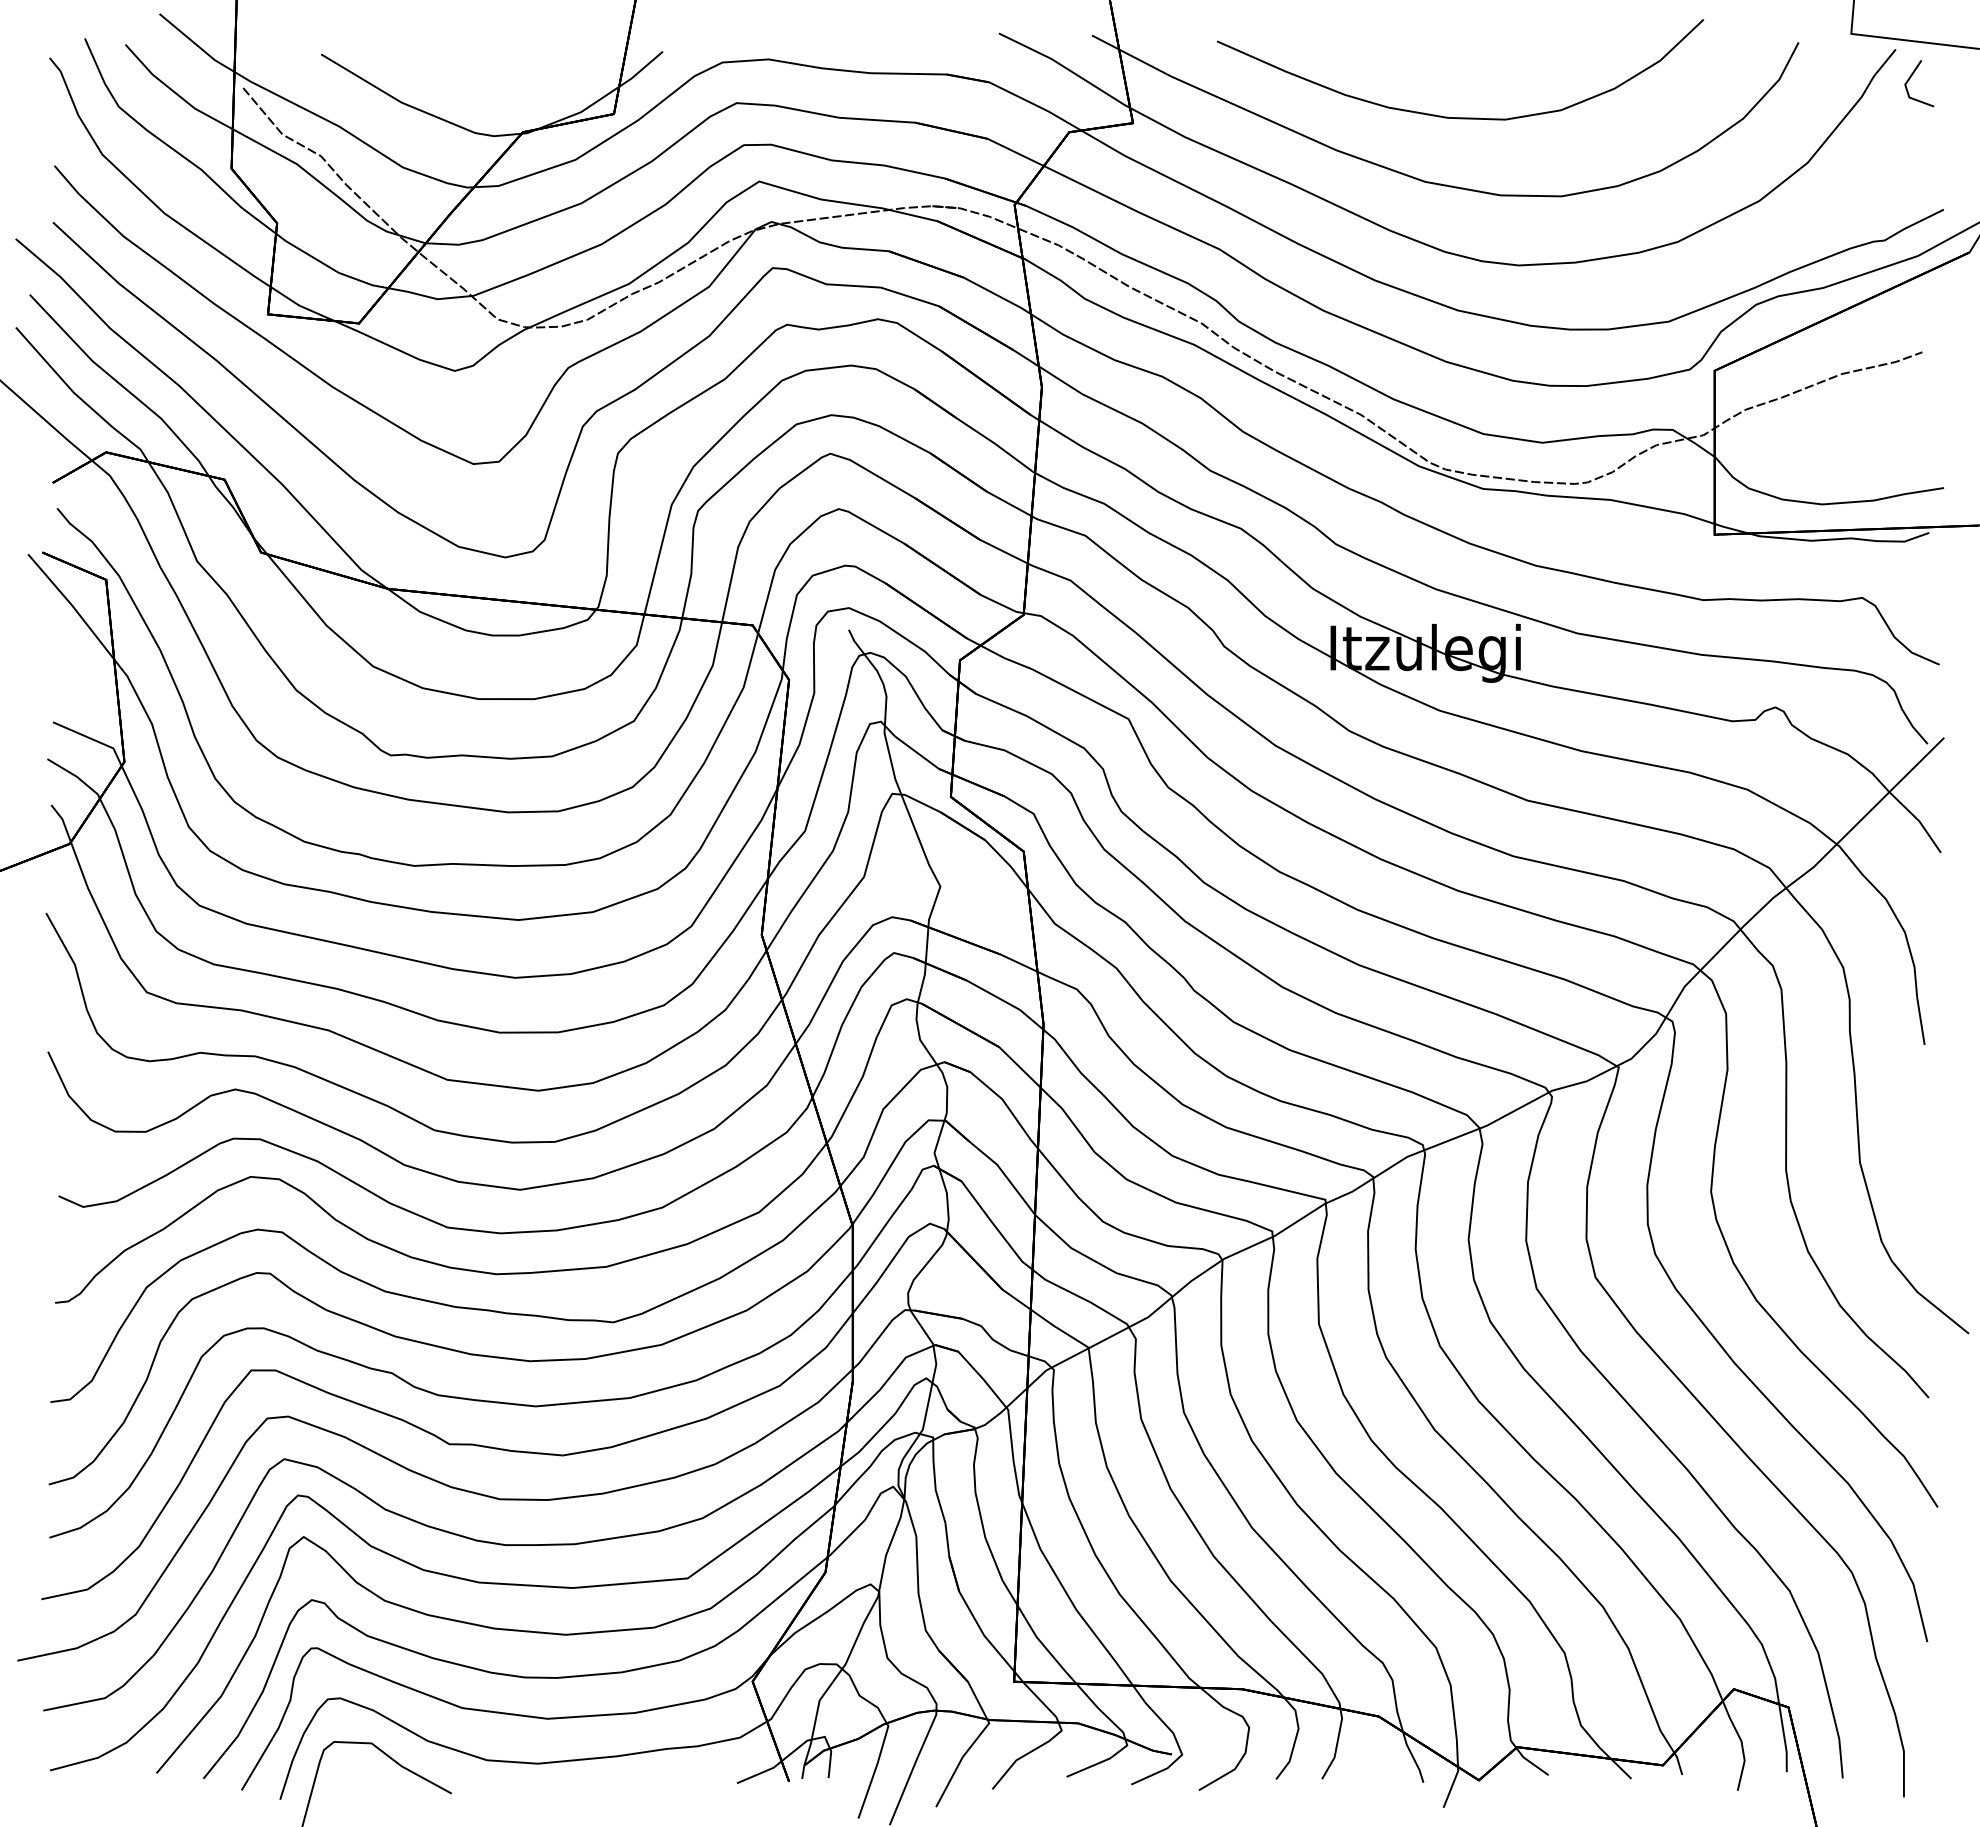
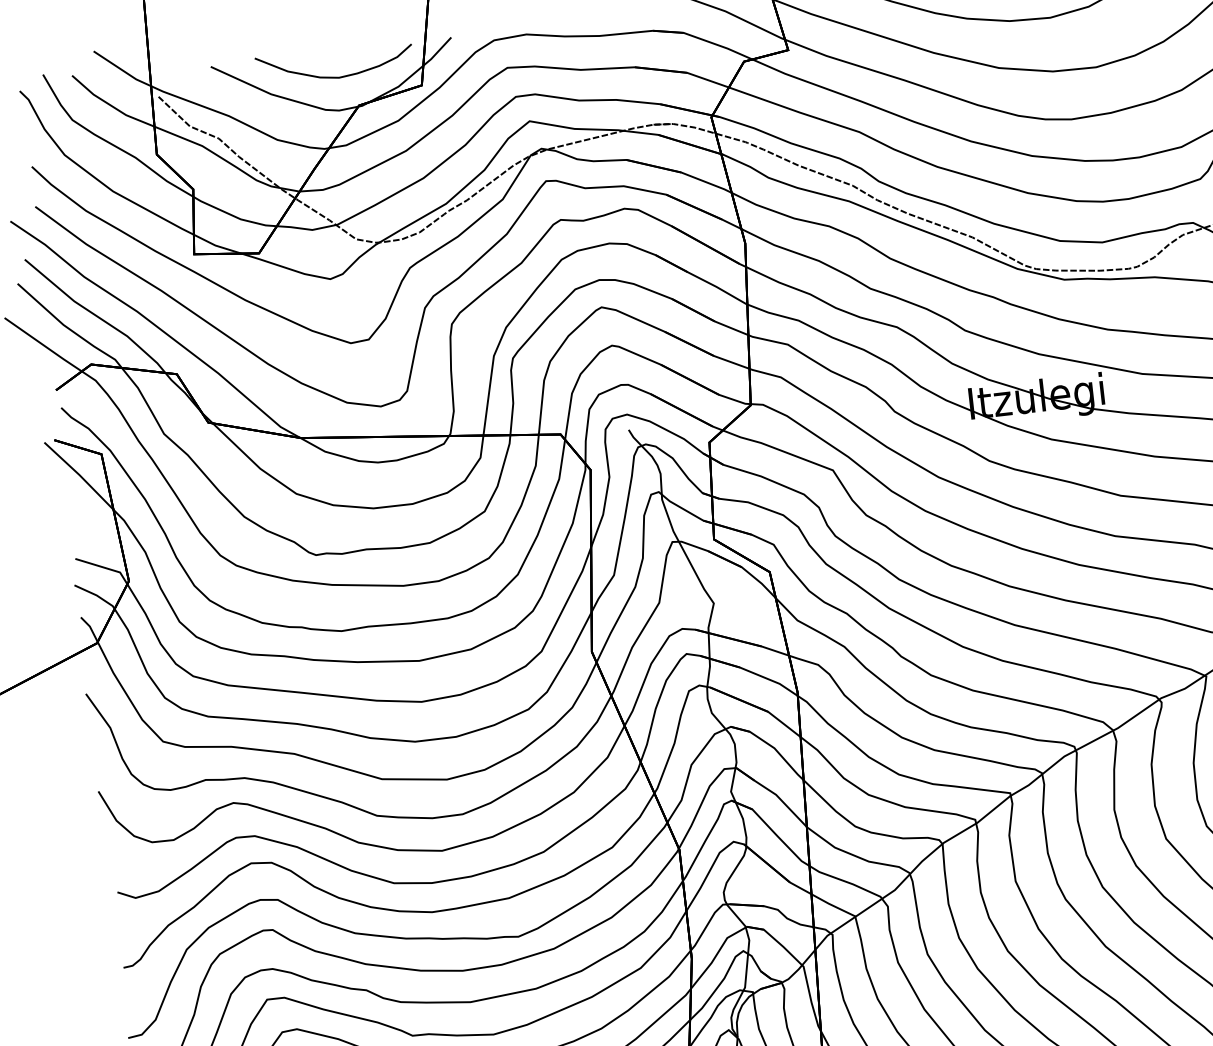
curve: (495, 88) -> (336, 76), added

